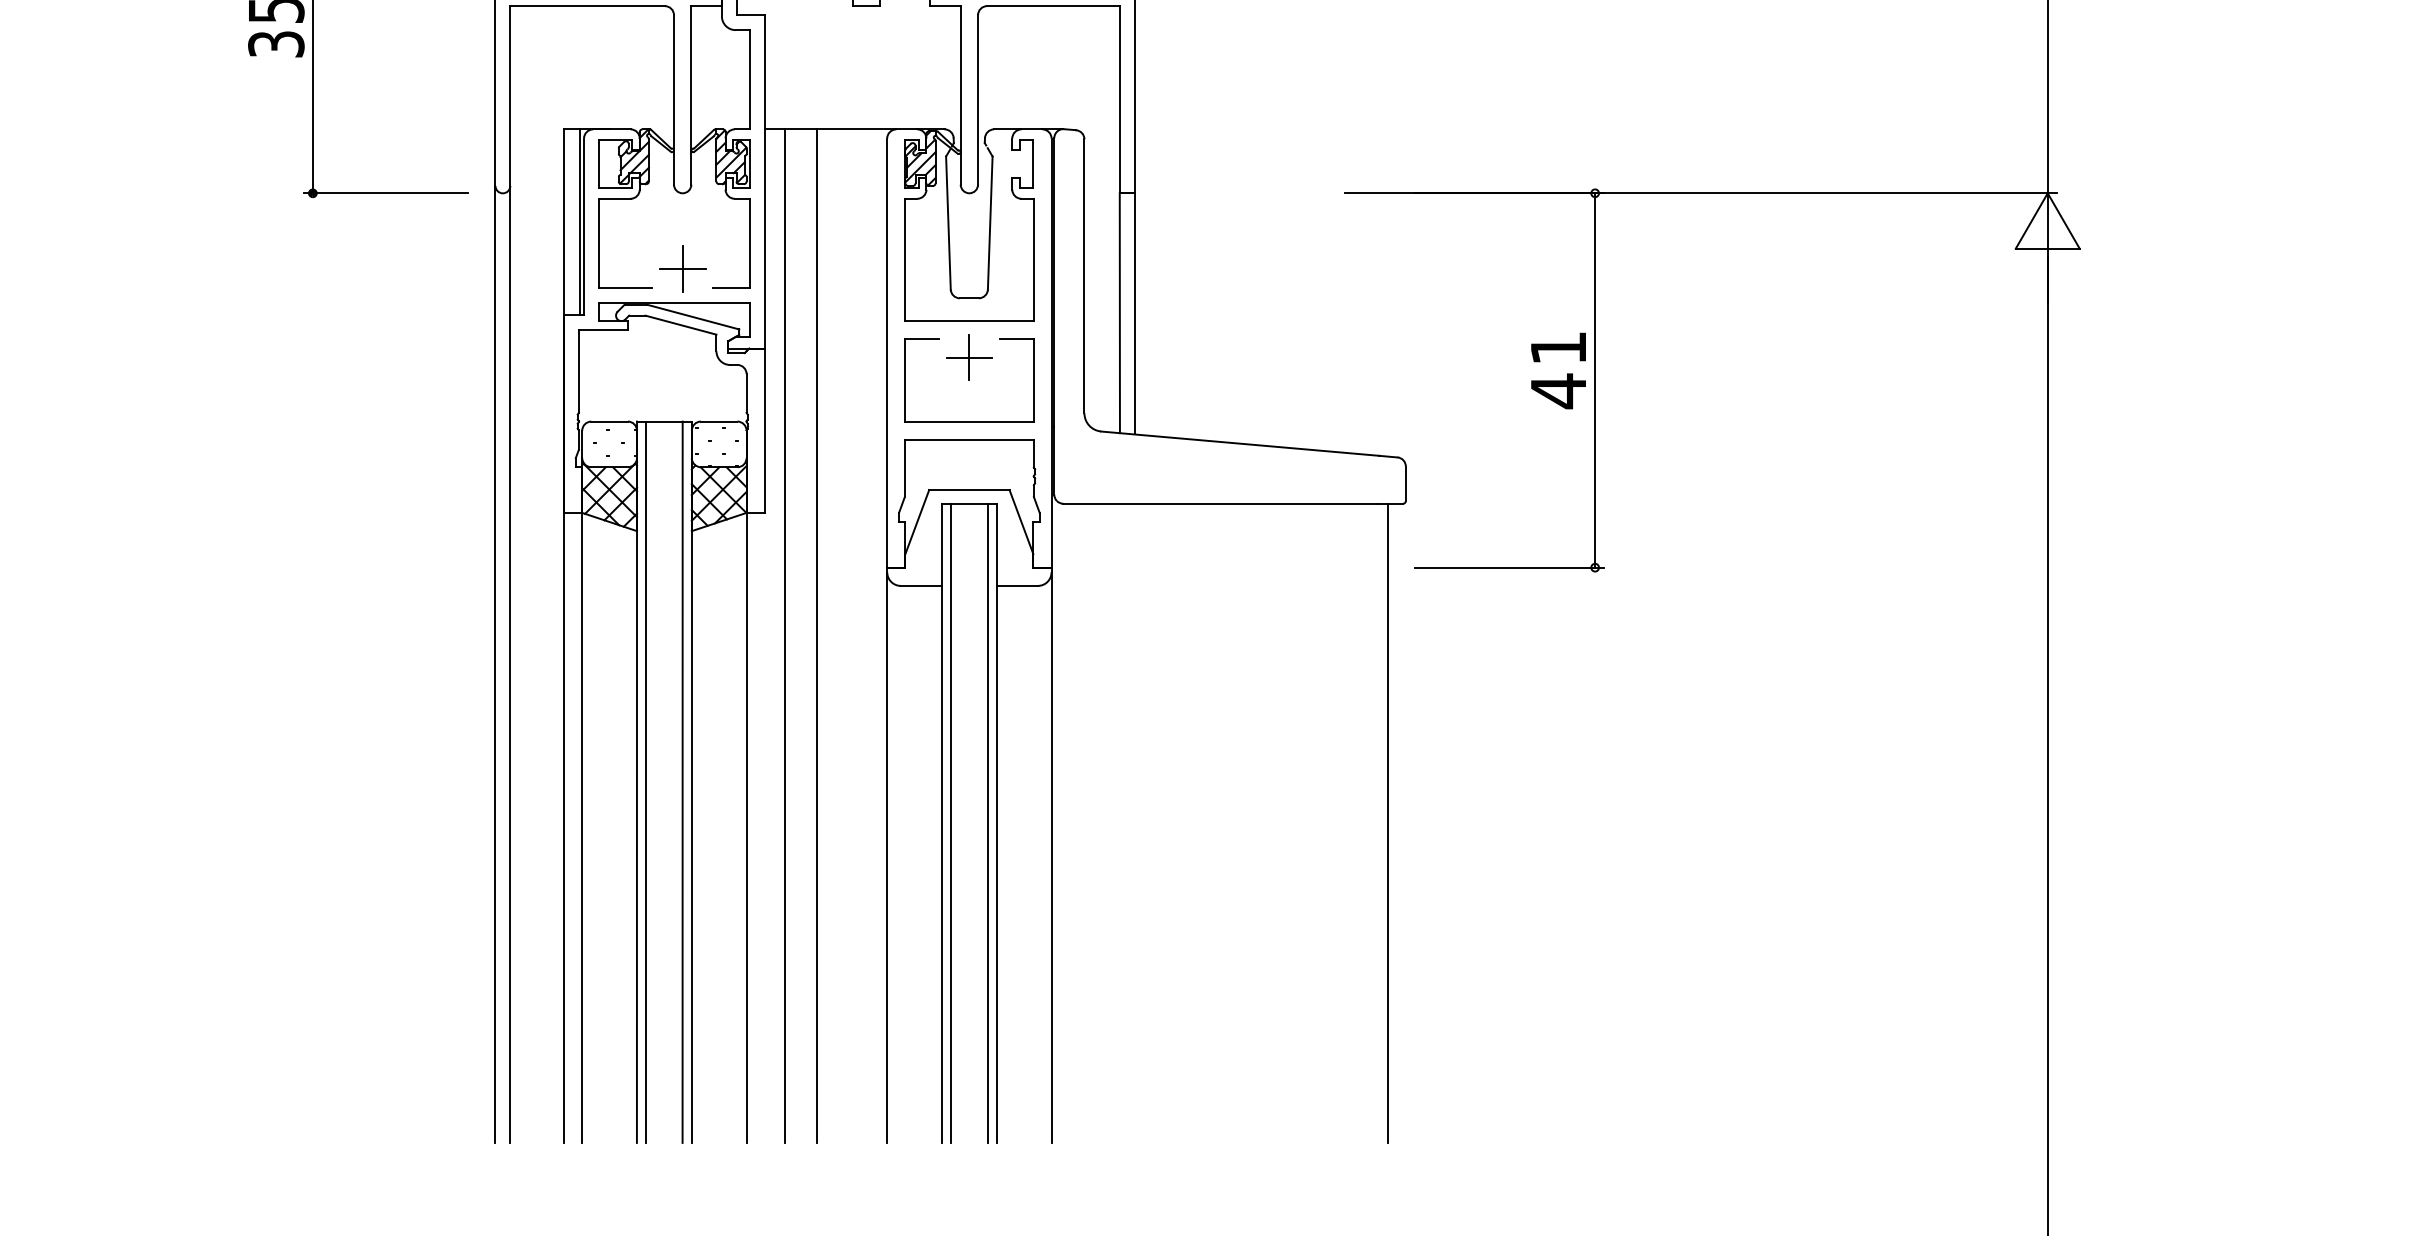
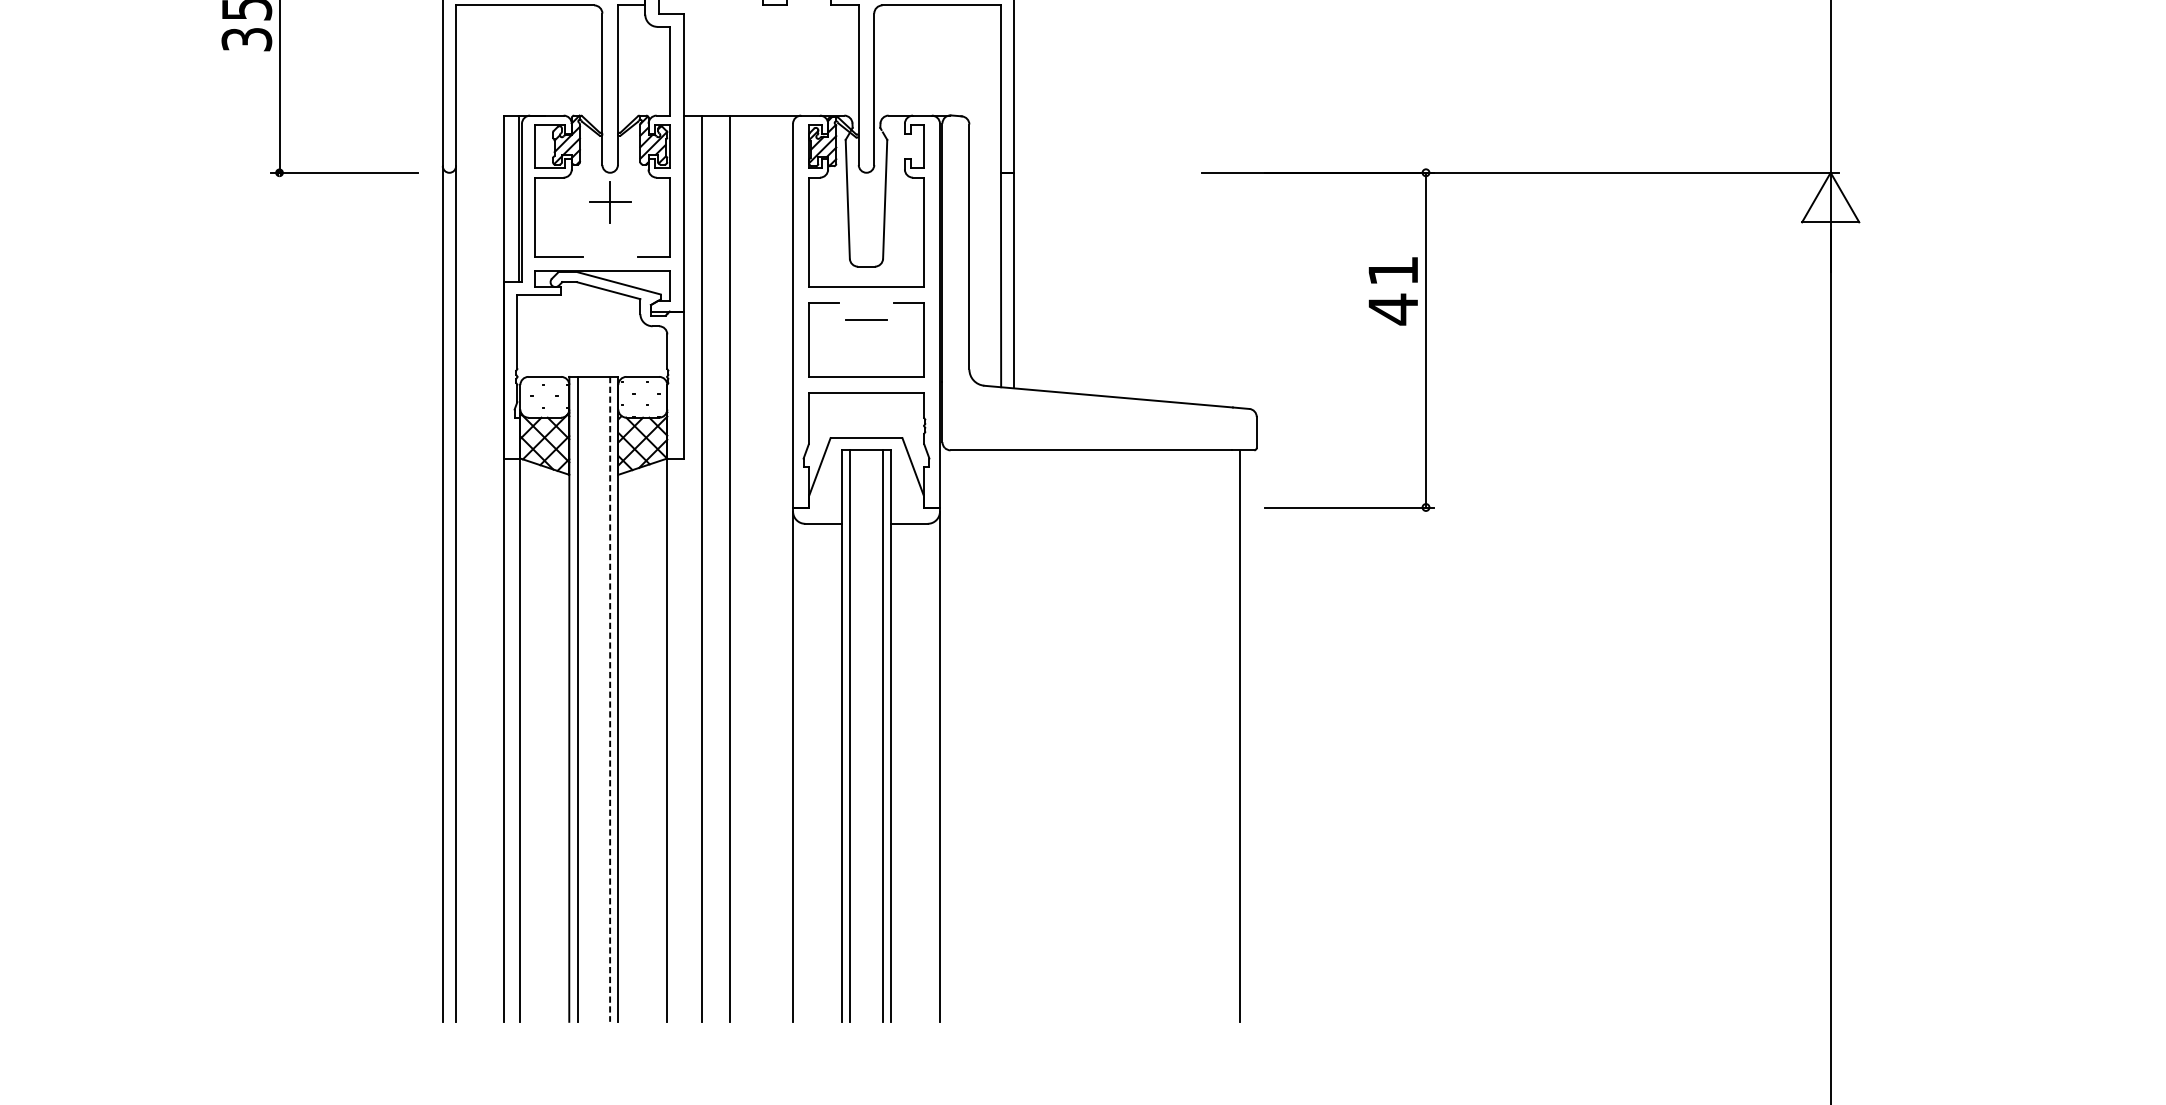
part: (682, 268) -> (610, 201), moved
line: (969, 357) -> (866, 319), removed
text: (1558, 370) -> (1393, 290), moved
line: (682, 782) -> (610, 699), solid -> dashed

